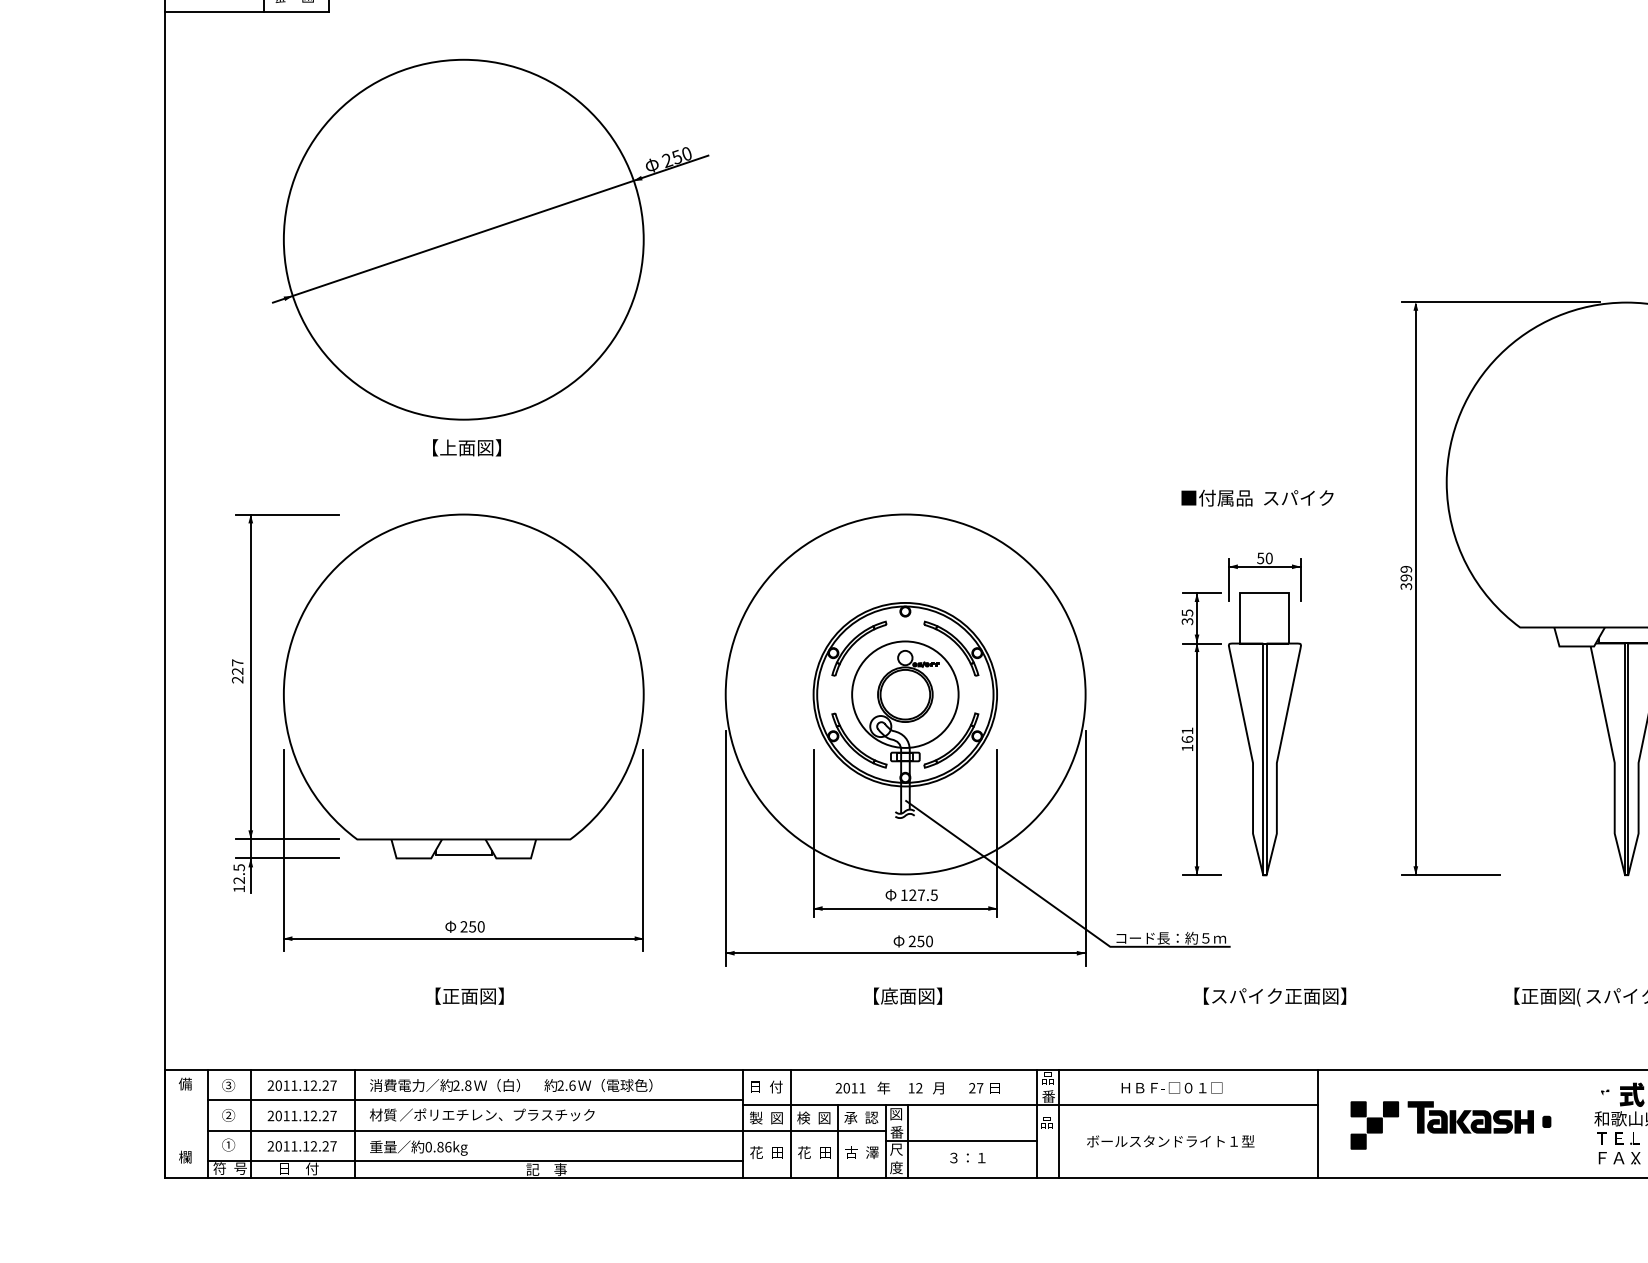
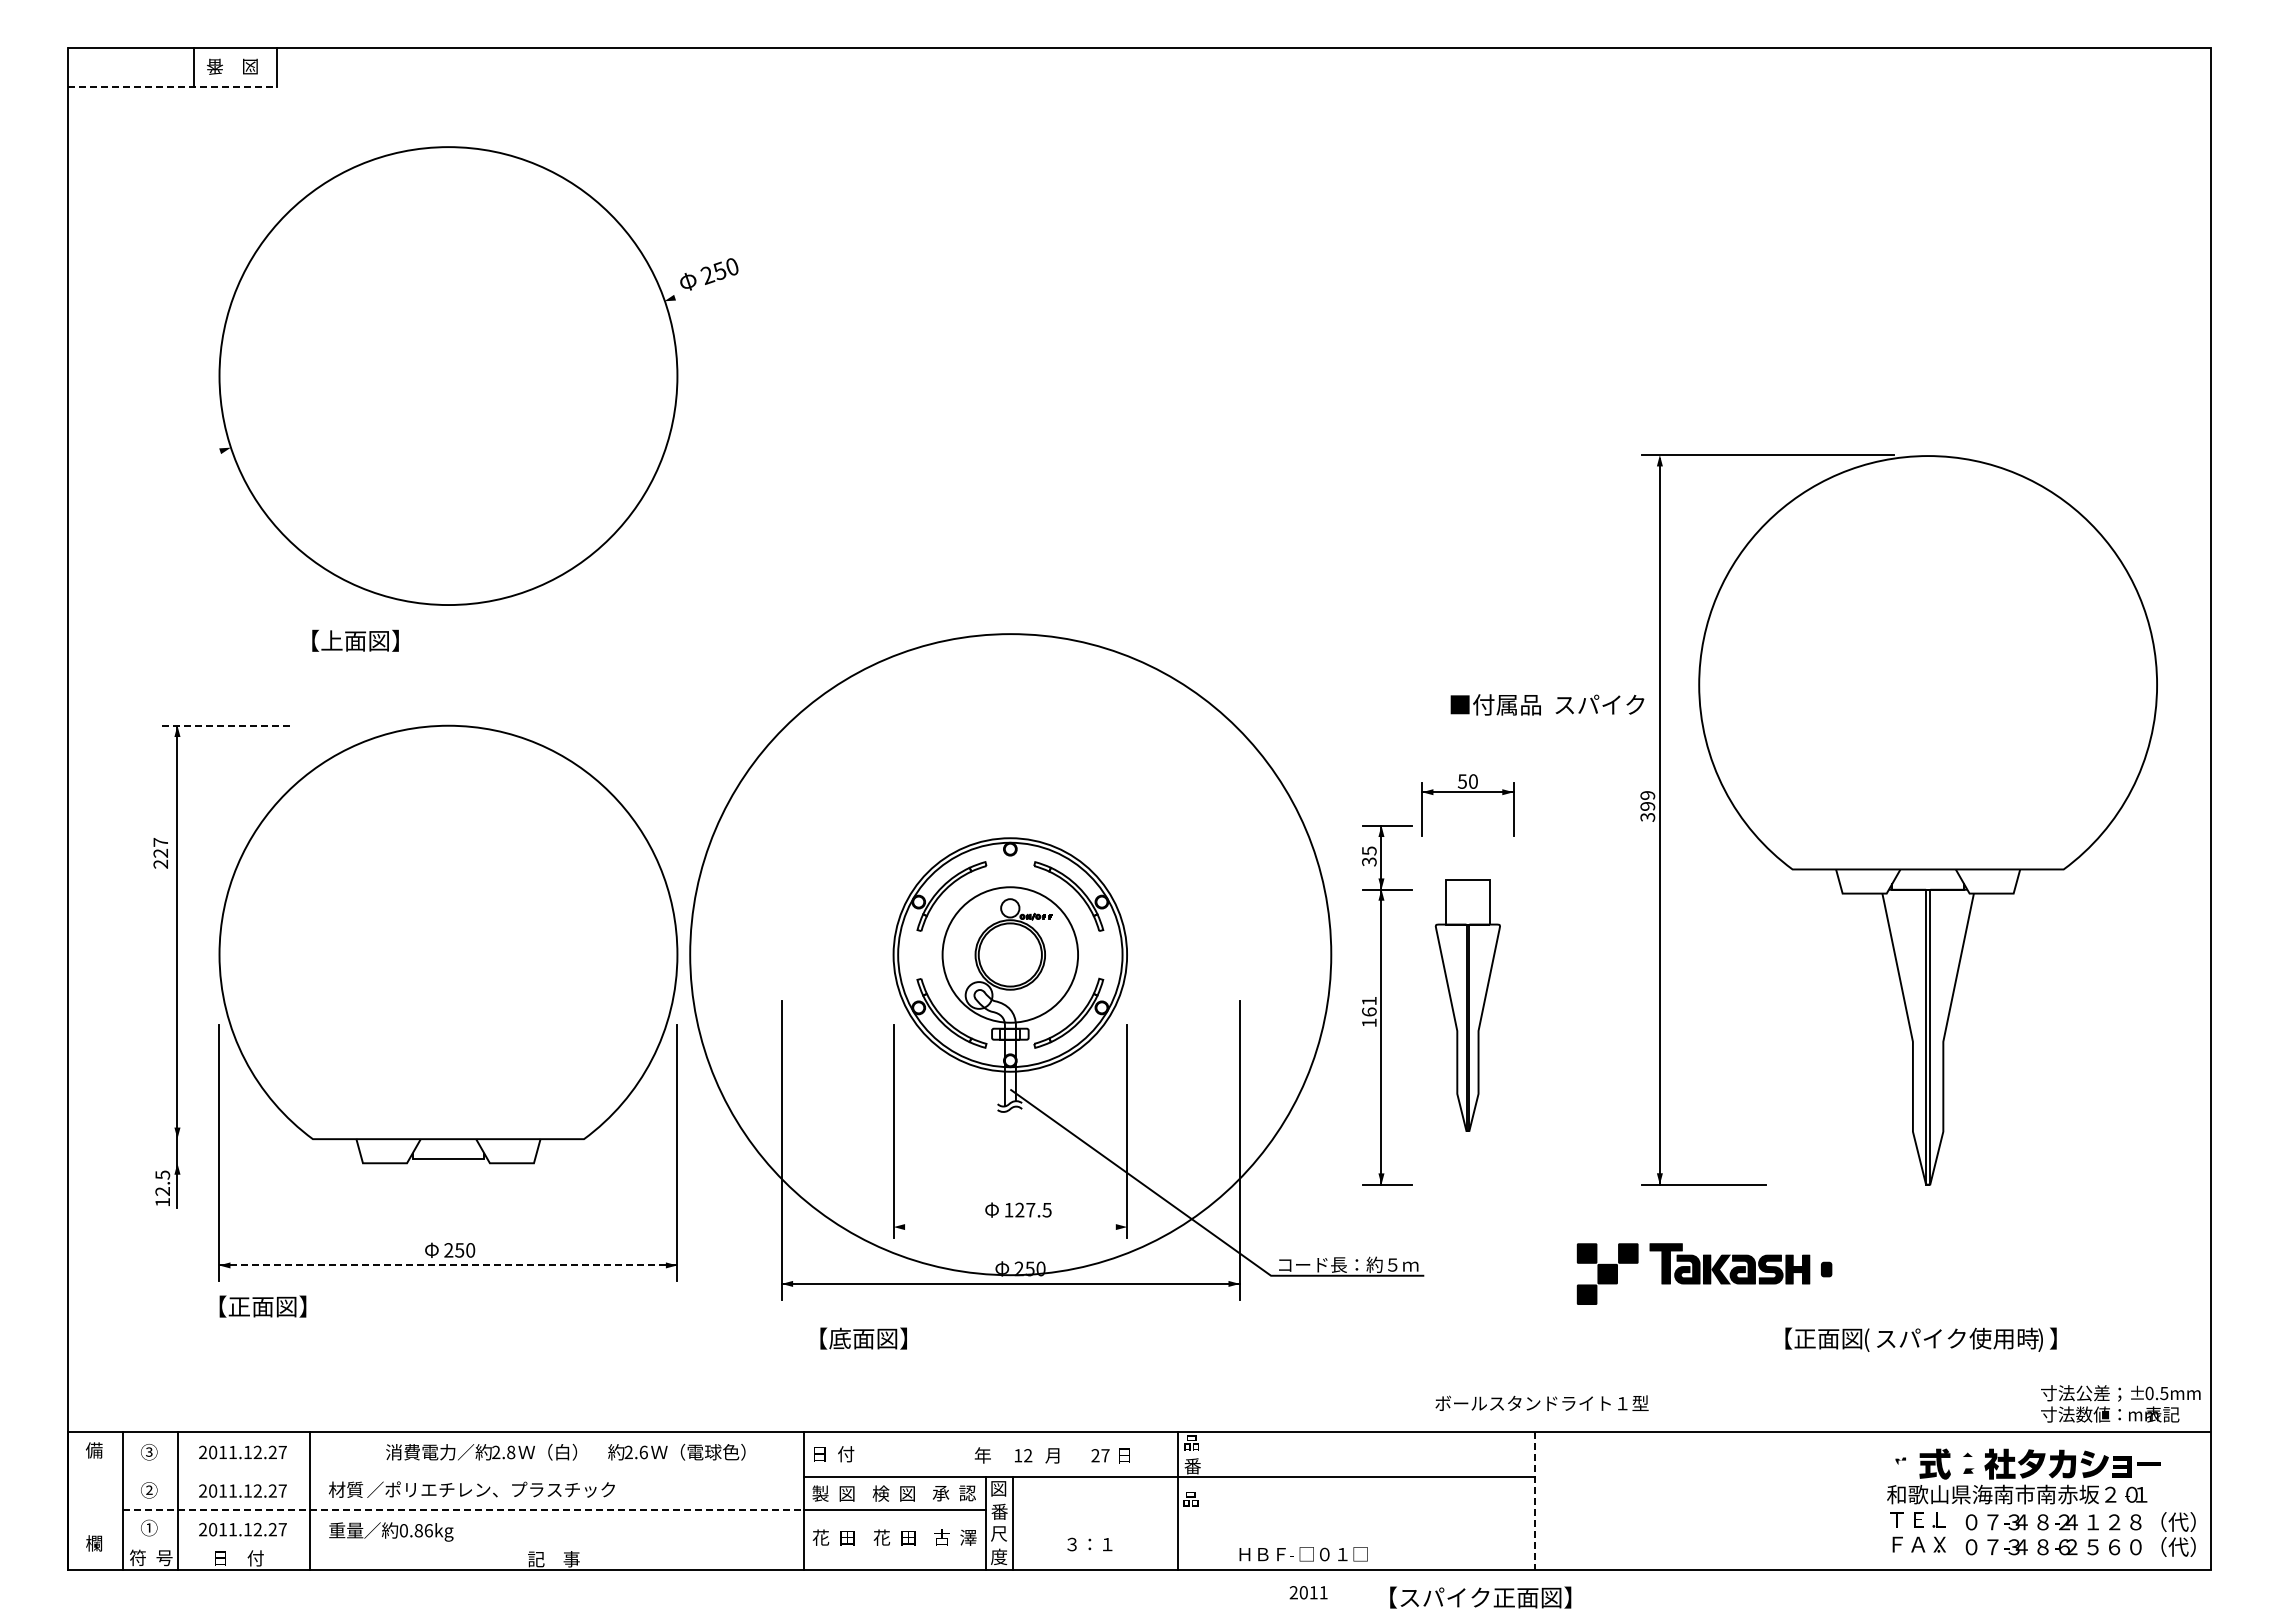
line: (247, 12) -> (173, 86), solid -> dashed
line: (490, 229) -> (482, 362), removed
text: (466, 447) -> (355, 640), moved
text: (1257, 497) -> (1547, 704), moved
line: (286, 514) -> (223, 725), solid -> dashed
text: (237, 671) -> (160, 853), moved
circle: (905, 694) -> (1010, 954), size x1.4
part: (1264, 734) -> (1467, 1005), size x0.7
line: (287, 839) -> (224, 1139), removed
line: (287, 858) -> (224, 1163), removed
line: (905, 908) -> (1010, 1227), removed
line: (463, 938) -> (448, 1265), solid -> dashed
text: (469, 996) -> (262, 1306), moved
text: (907, 996) -> (863, 1338), moved
text: (1274, 996) -> (1480, 1597), moved
text: (510, 1085) -> (565, 1452), moved
text: (850, 1088) -> (1308, 1592), moved
text: (1171, 1088) -> (1303, 1554), moved
line: (475, 1099) -> (463, 1470), removed
line: (790, 1123) -> (864, 1500), removed
line: (1058, 1123) -> (1205, 1500), removed
line: (1318, 1123) -> (1535, 1500), solid -> dashed
part: (1450, 1125) -> (1704, 1273), moved
line: (475, 1130) -> (463, 1509), solid -> dashed
line: (838, 1140) -> (925, 1522), removed
text: (1170, 1140) -> (1541, 1402), moved
line: (961, 1141) -> (1081, 1523), removed
line: (475, 1160) -> (463, 1547), removed

